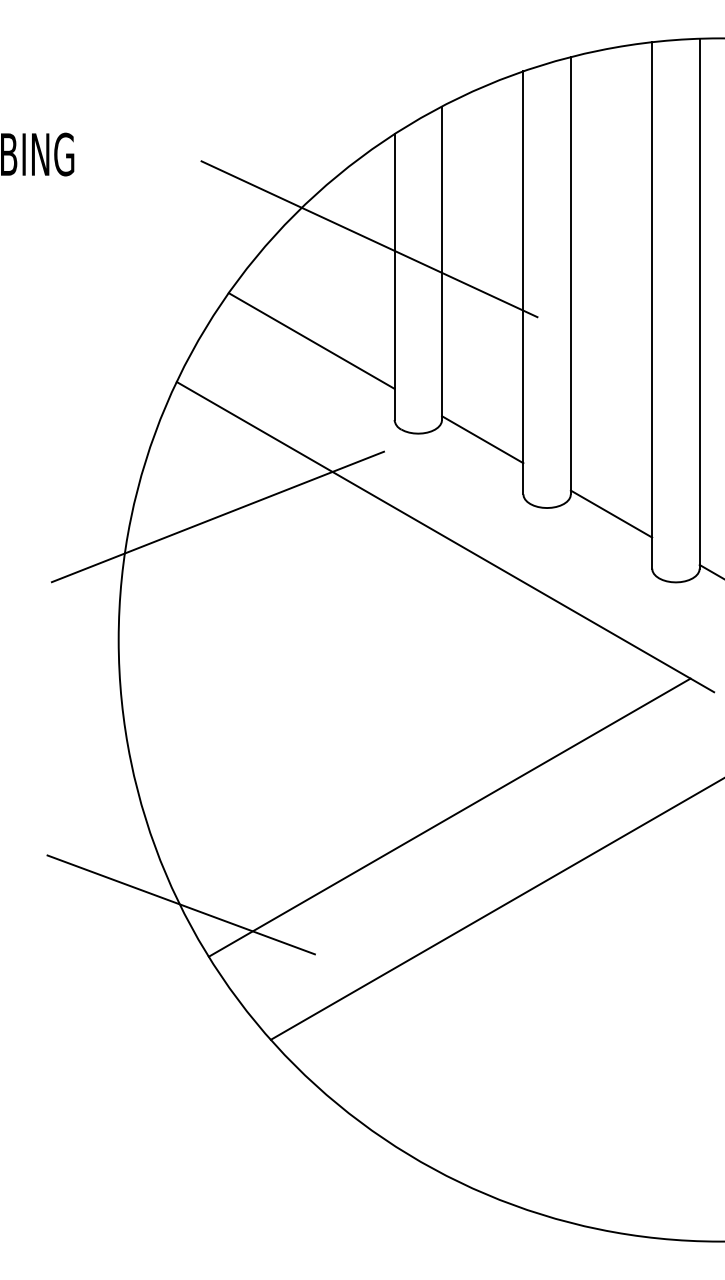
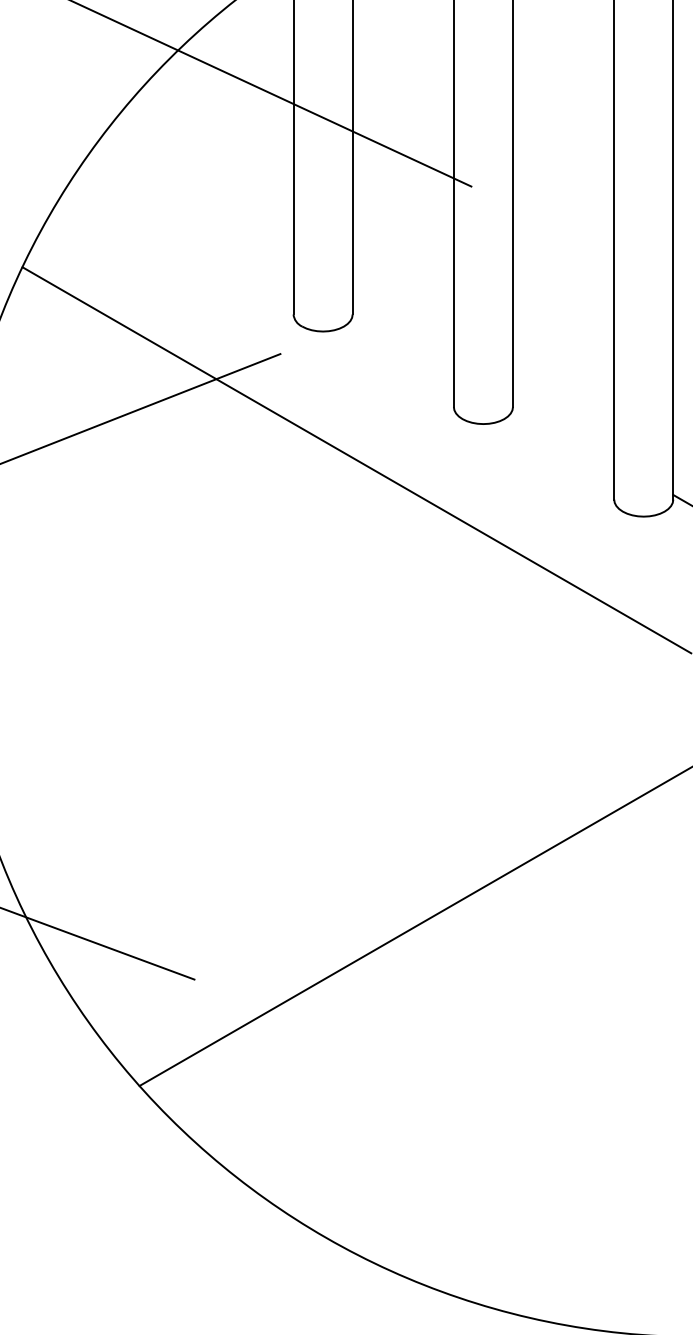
line: (311, 340) -> (190, 215), removed
line: (482, 439) -> (402, 338), removed
line: (611, 513) -> (563, 430), removed
line: (449, 817) -> (361, 809), removed

